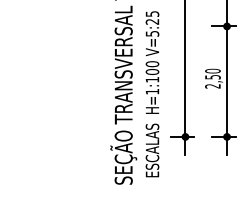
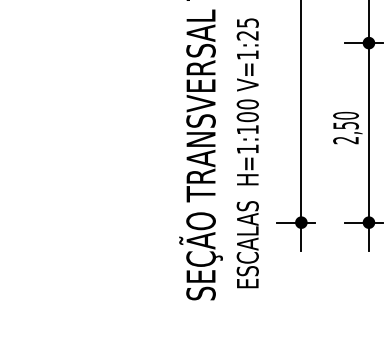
text: (152, 33) -> (247, 54), V=5:25 -> V=1:25

